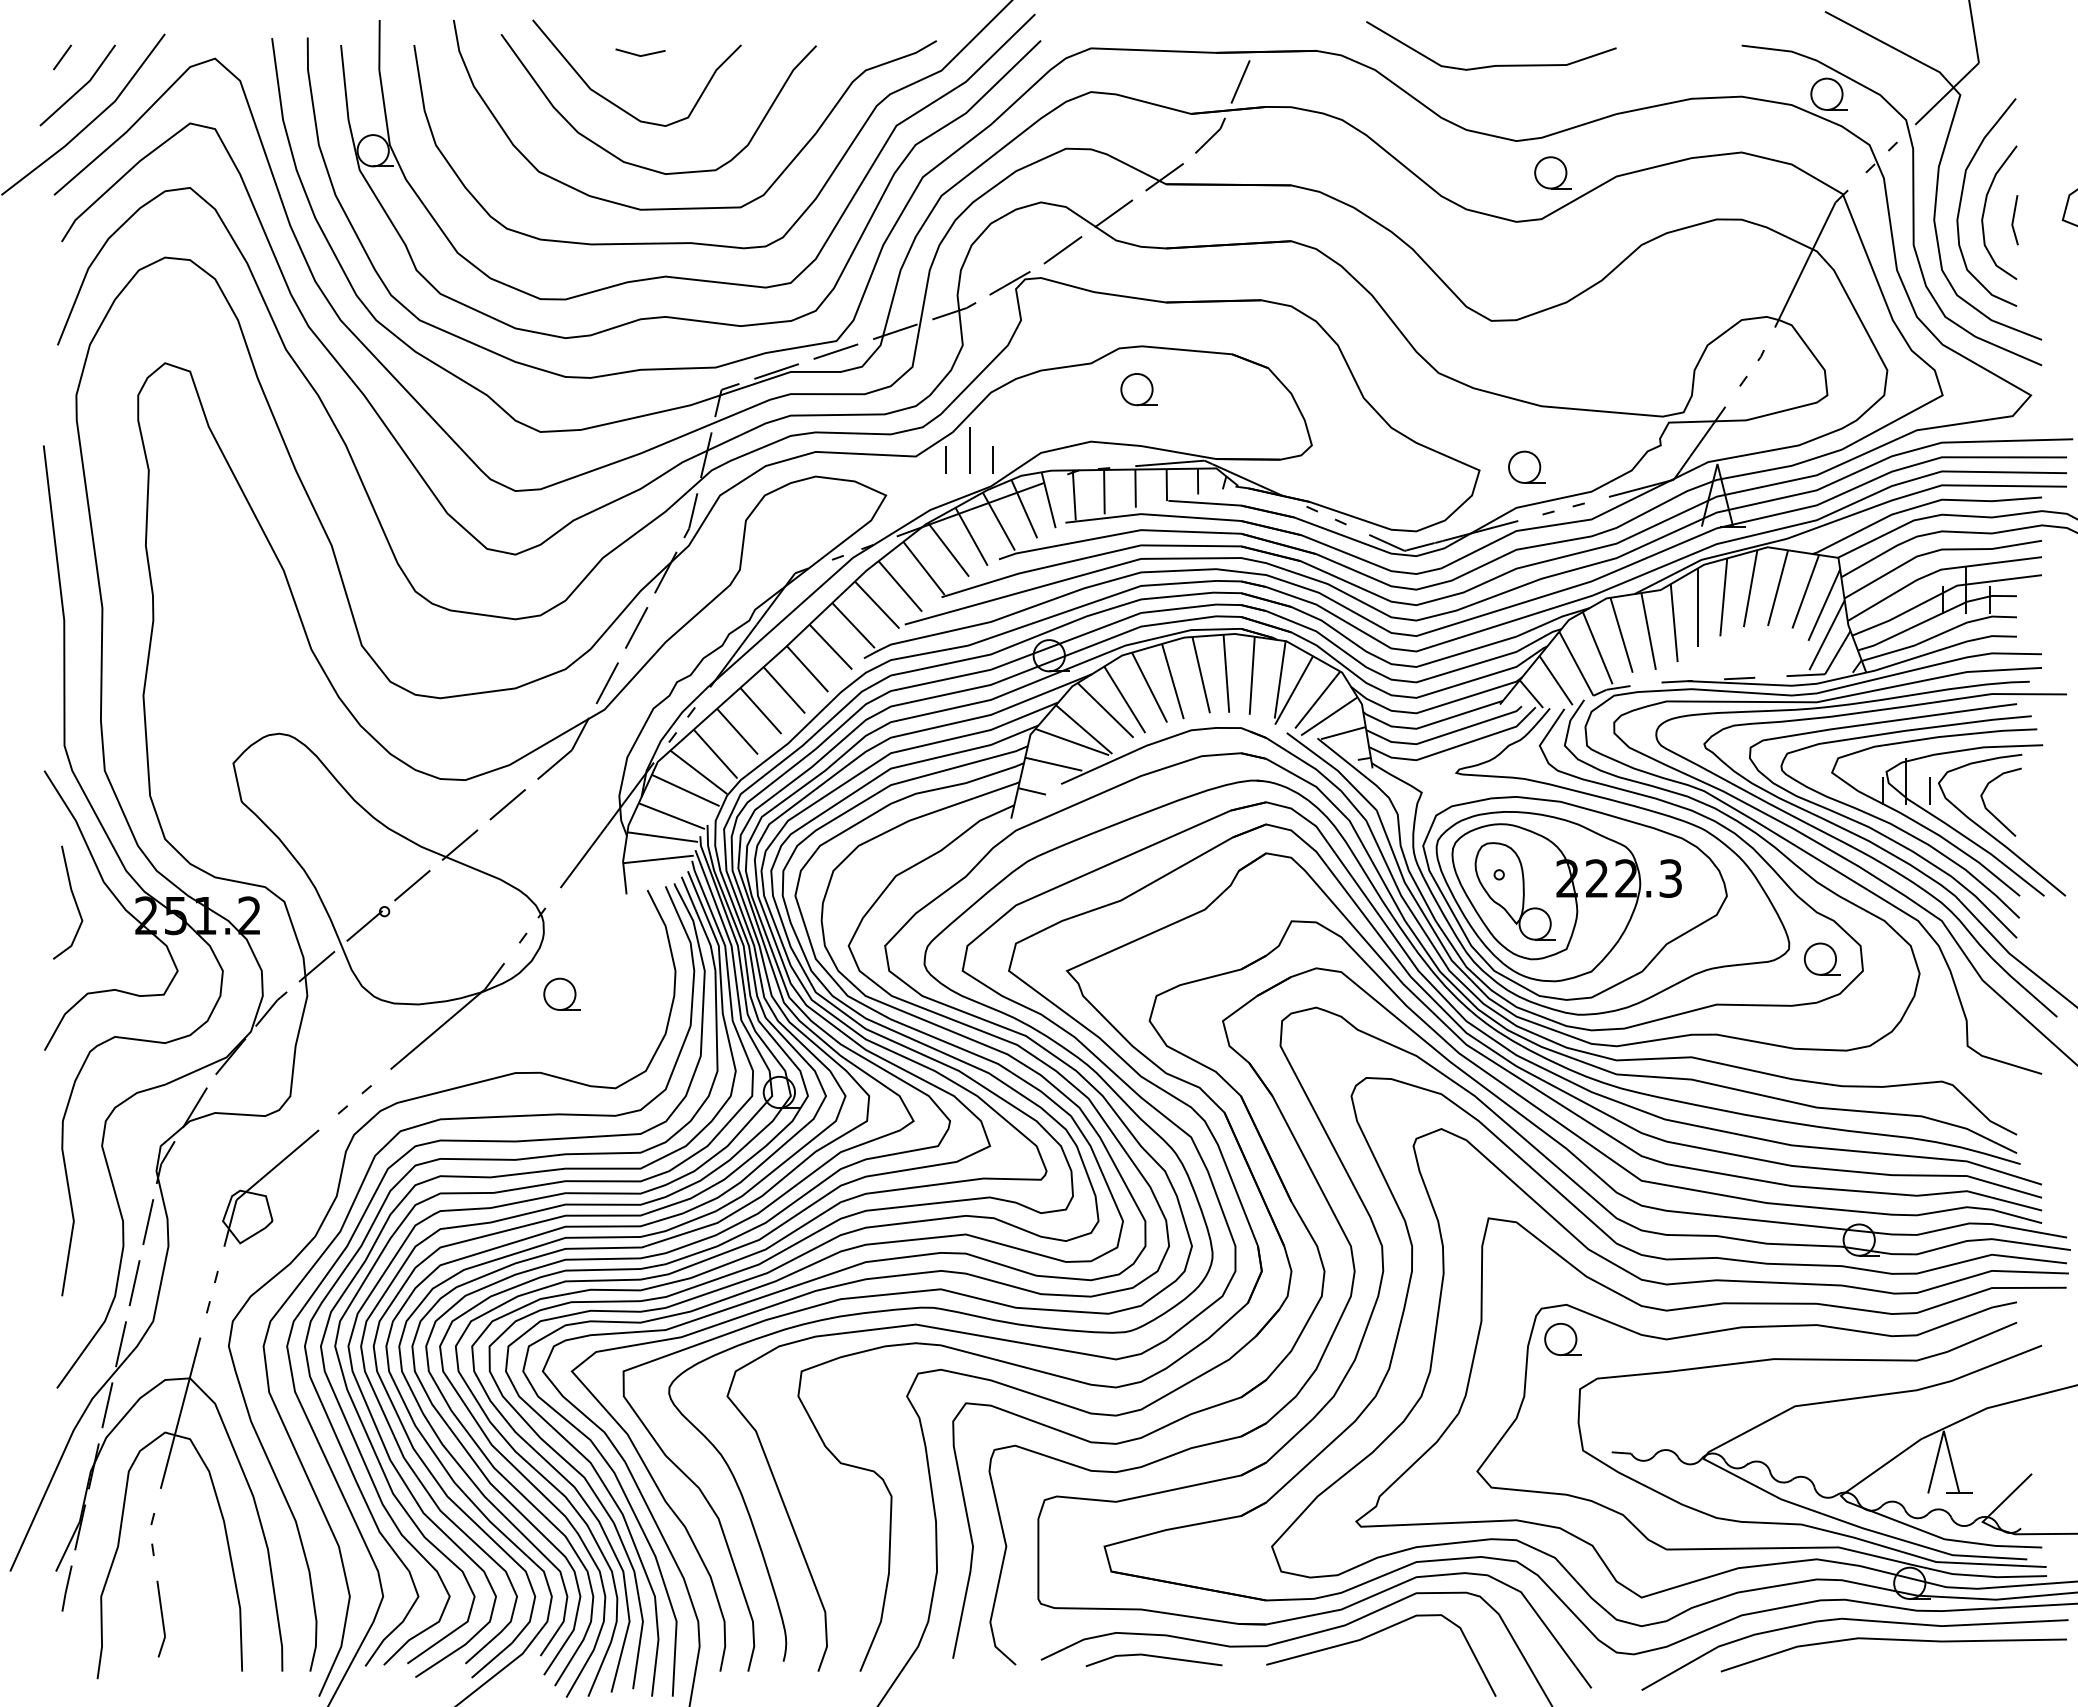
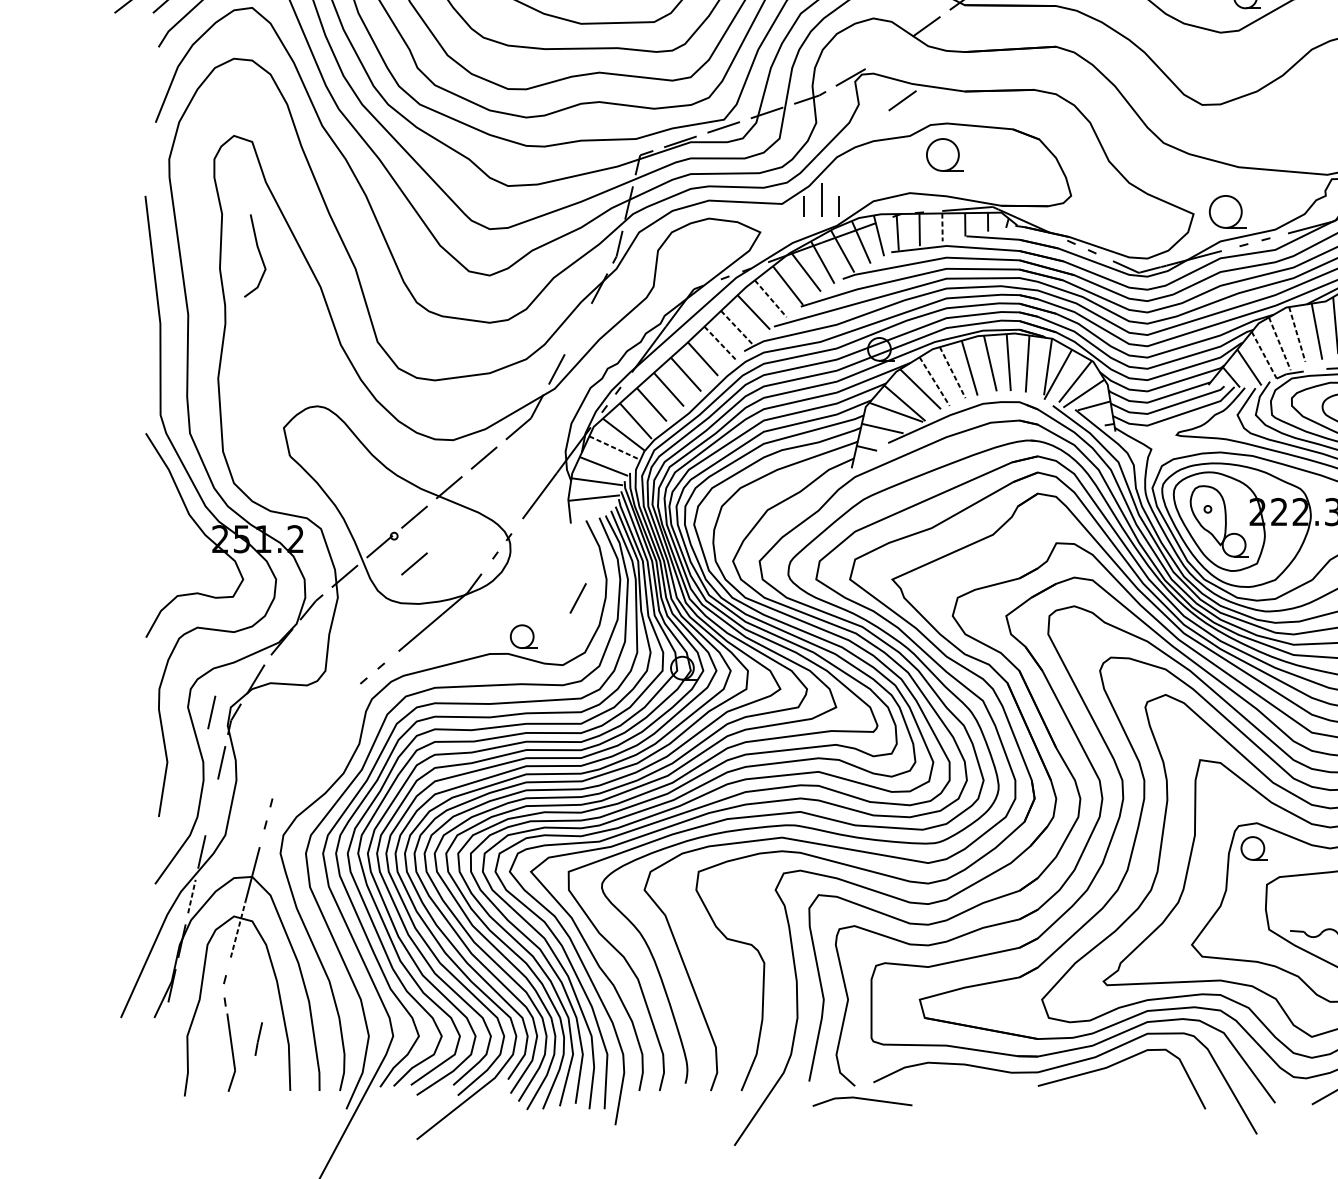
line: (1062, 250) -> (902, 101), moved
part: (1138, 389) -> (944, 155), size x1.4
part: (1526, 466) -> (1227, 211), size x1.4
line: (1135, 489) -> (942, 228), solid -> dashed
line: (900, 586) -> (770, 298), solid -> dashed
line: (853, 625) -> (736, 327), solid -> dashed
line: (636, 627) -> (578, 598), moved
line: (1621, 635) -> (1297, 334), solid -> dashed
line: (830, 647) -> (719, 343), solid -> dashed
line: (1597, 648) -> (1279, 344), solid -> dashed
line: (1576, 664) -> (1264, 355), solid -> dashed
line: (1149, 688) -> (952, 373), solid -> dashed
line: (1125, 700) -> (935, 382), solid -> dashed
line: (686, 790) -> (614, 447), solid -> dashed
line: (73, 899) -> (259, 253), moved
line: (412, 949) -> (414, 563), added
part: (561, 993) -> (523, 636), moved
part: (266, 1195) -> (308, 743), removed
line: (134, 1282) -> (211, 712), moved
line: (107, 1404) -> (191, 895), solid -> dashed
line: (170, 1450) -> (237, 929), solid -> dashed
line: (66, 1588) -> (258, 1039), moved
part: (160, 1618) -> (230, 1052), size x1.4
line: (1153, 1657) -> (862, 1099), moved

